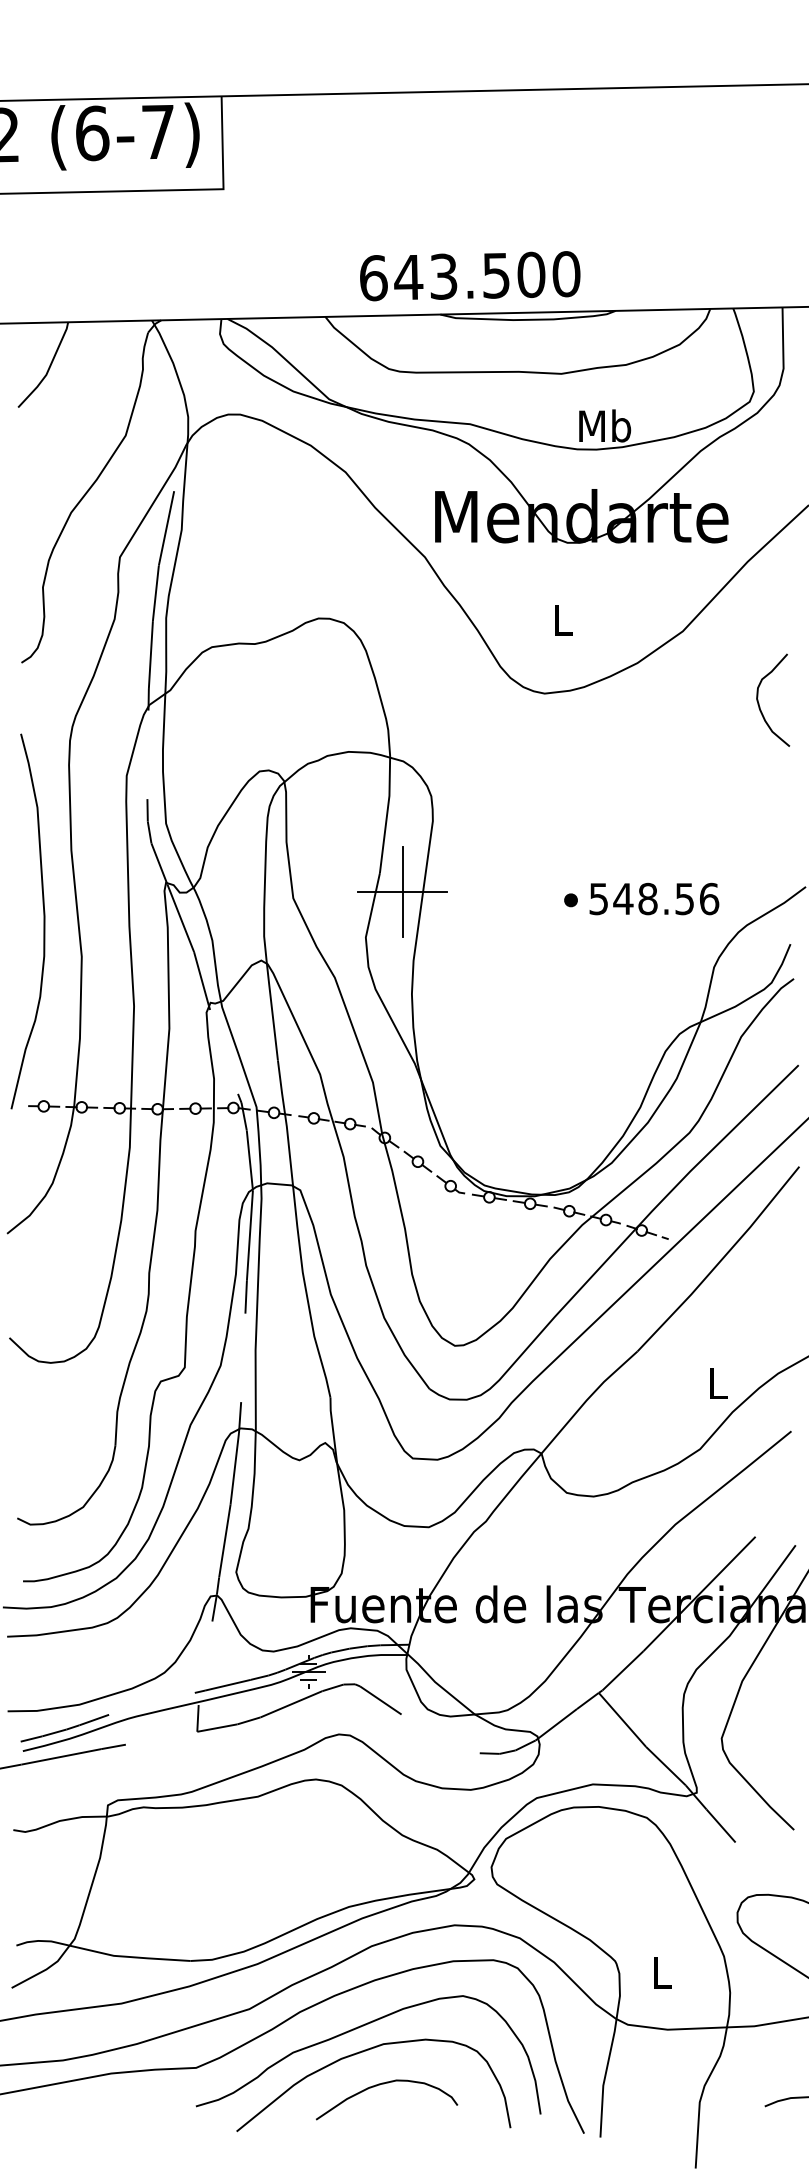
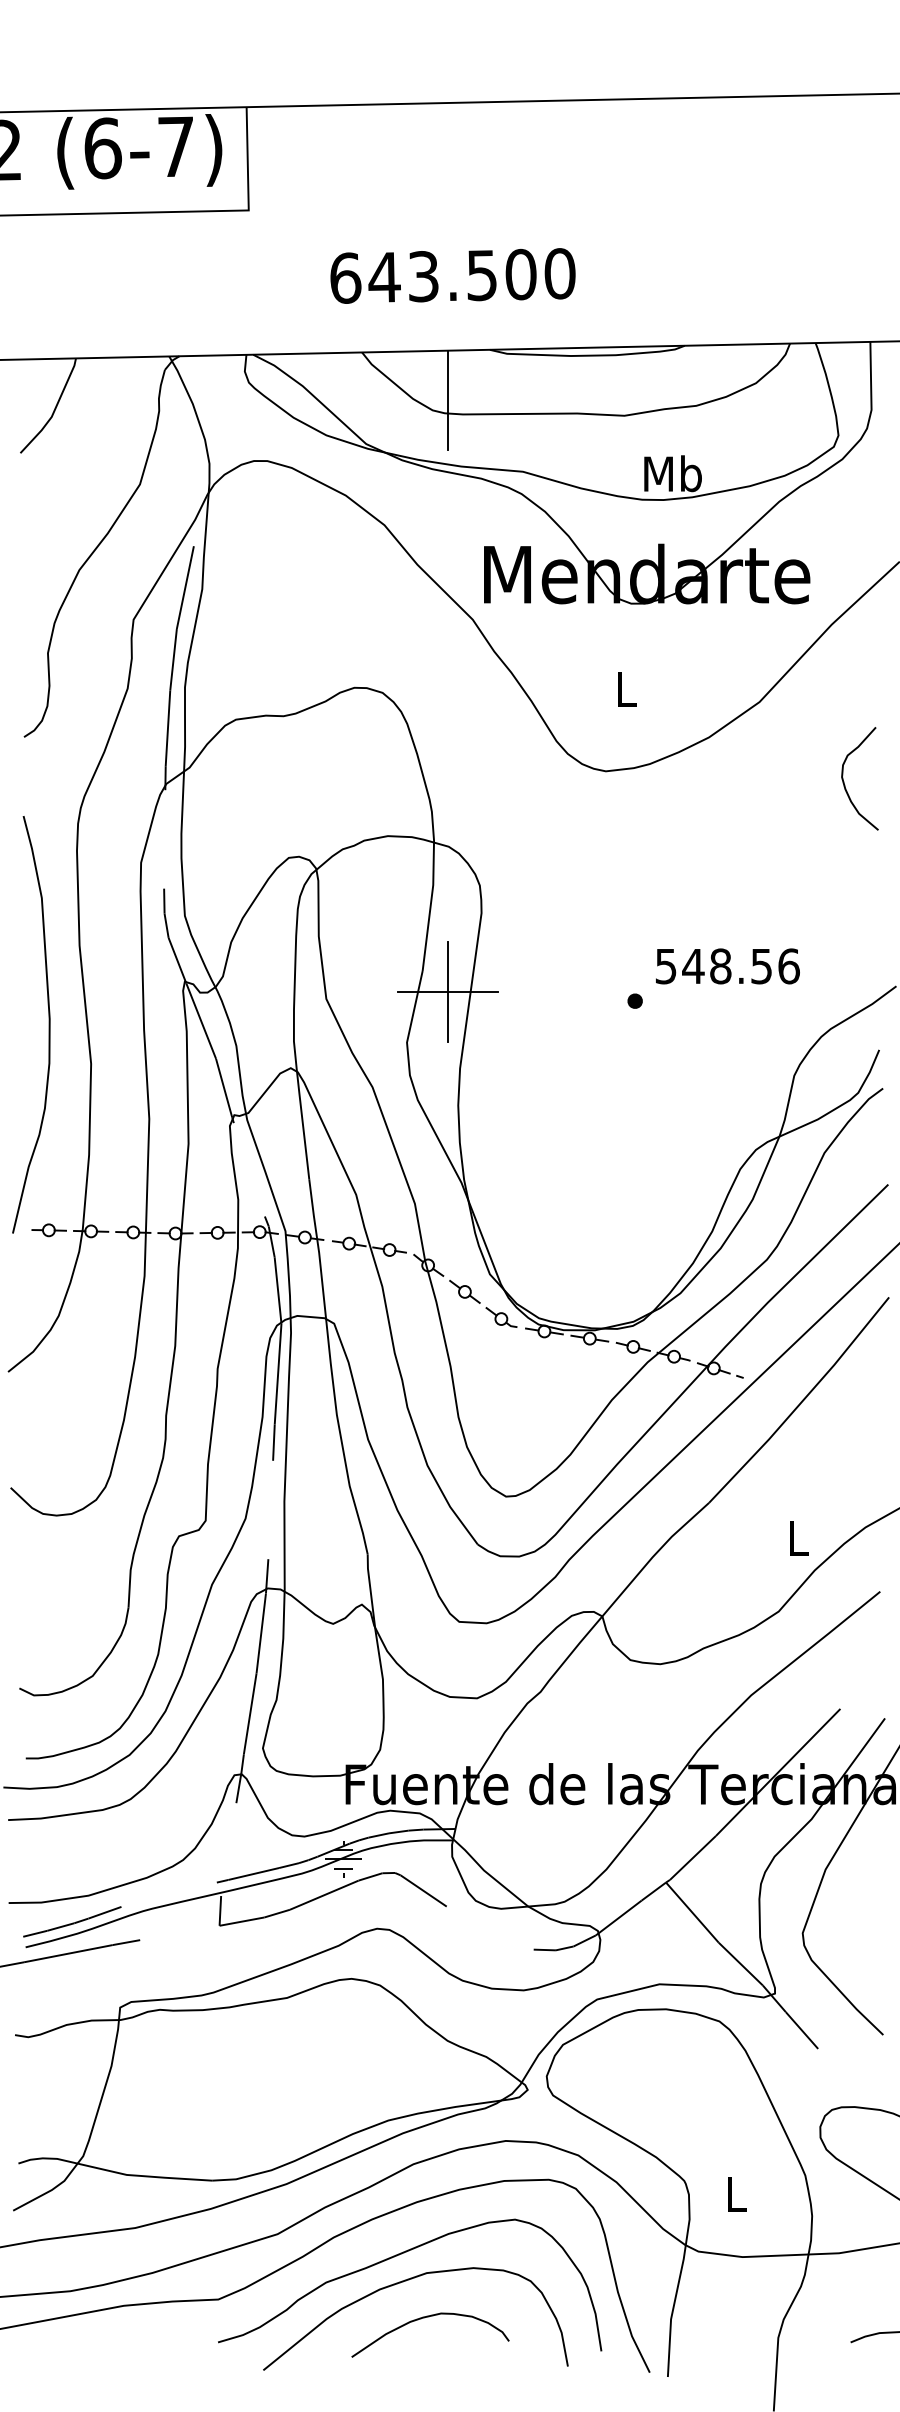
text: (470, 276) -> (453, 276), moved
line: (402, 359) -> (447, 399), added
text: (654, 898) -> (728, 965), moved

